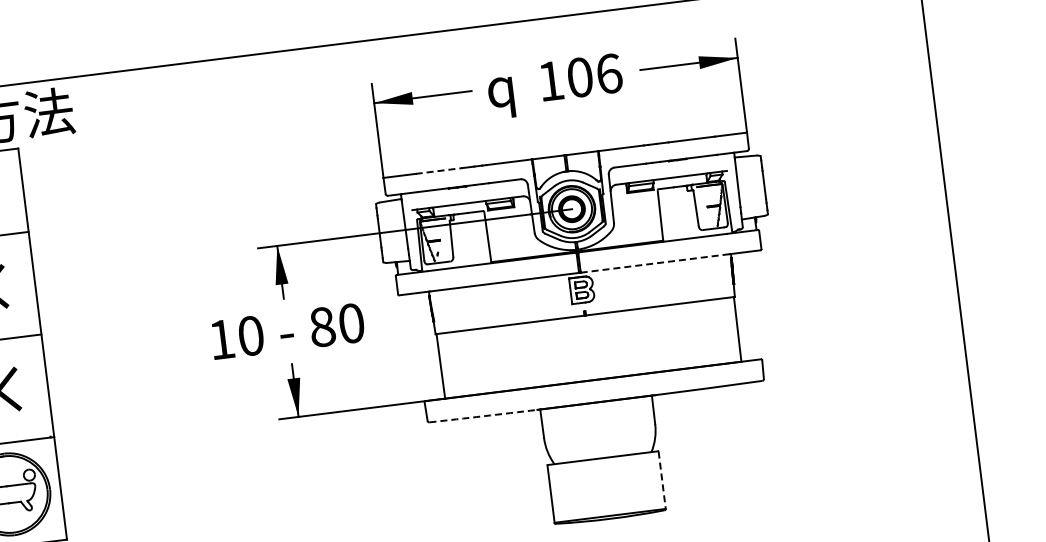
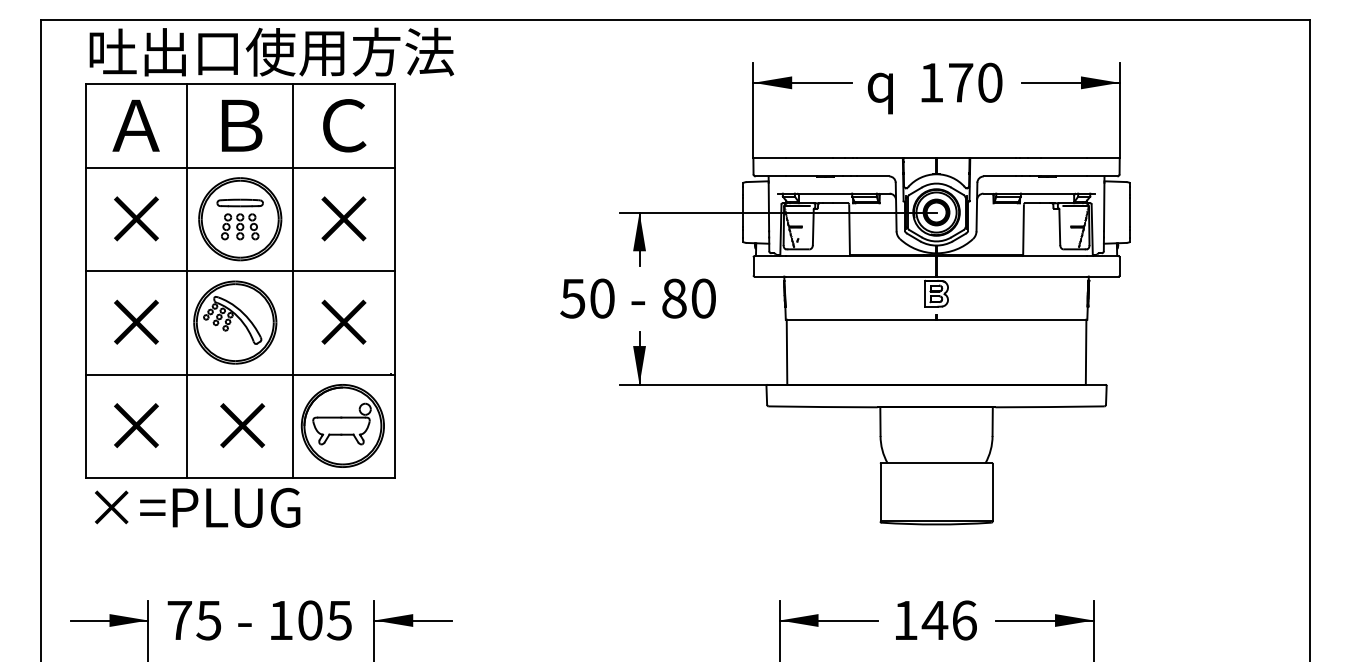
text: (594, 75) -> (975, 82), 106 -> 170
line: (439, 171) -> (809, 158), dashed -> solid
line: (655, 263) -> (1012, 276), dashed -> solid
text: (221, 339) -> (572, 298), 10 -> 50
arc: (483, 415) -> (823, 406), dashed -> solid
line: (662, 480) -> (992, 492), dashed -> solid

